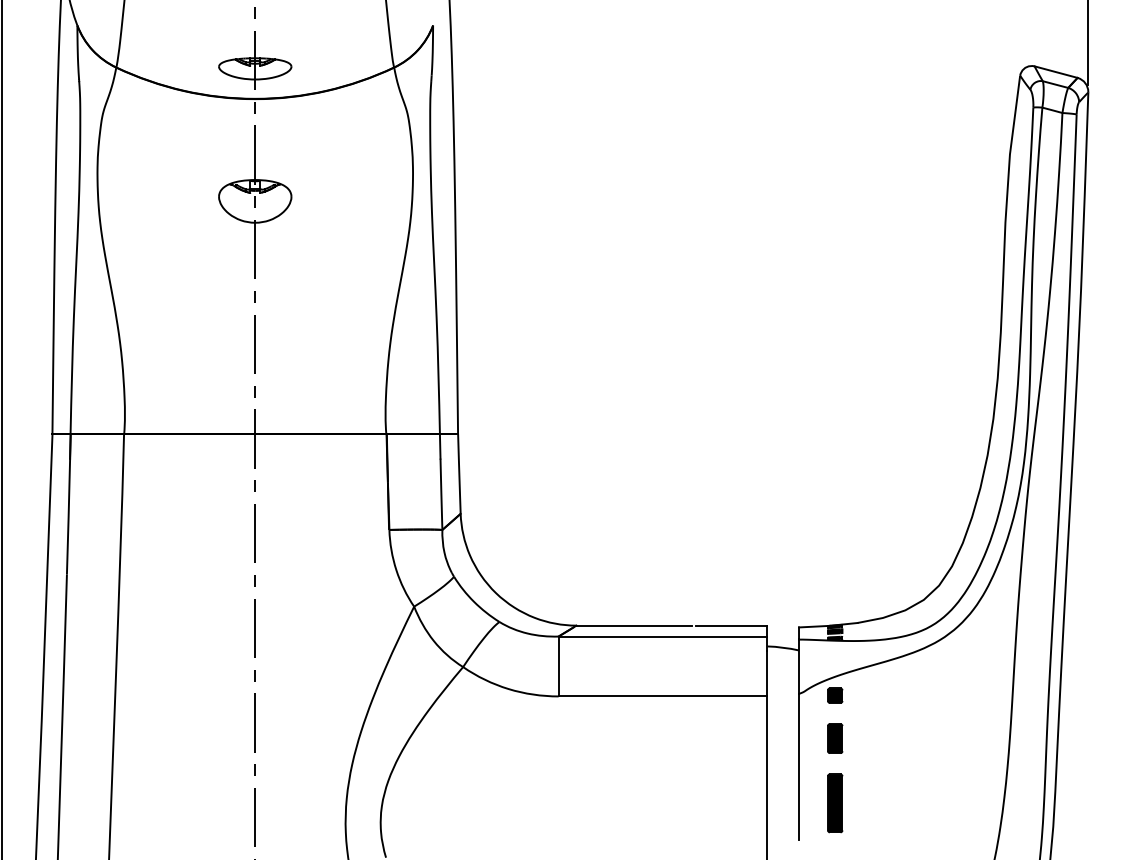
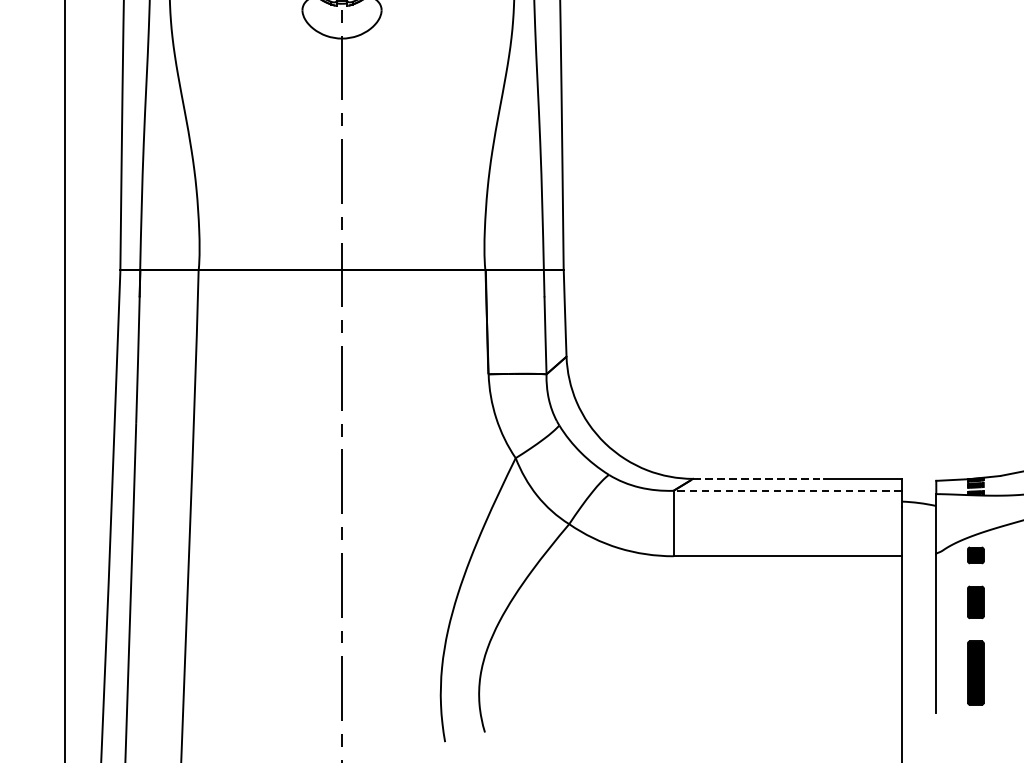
line: (634, 625) -> (756, 478), solid -> dashed
line: (662, 636) -> (787, 490), solid -> dashed

